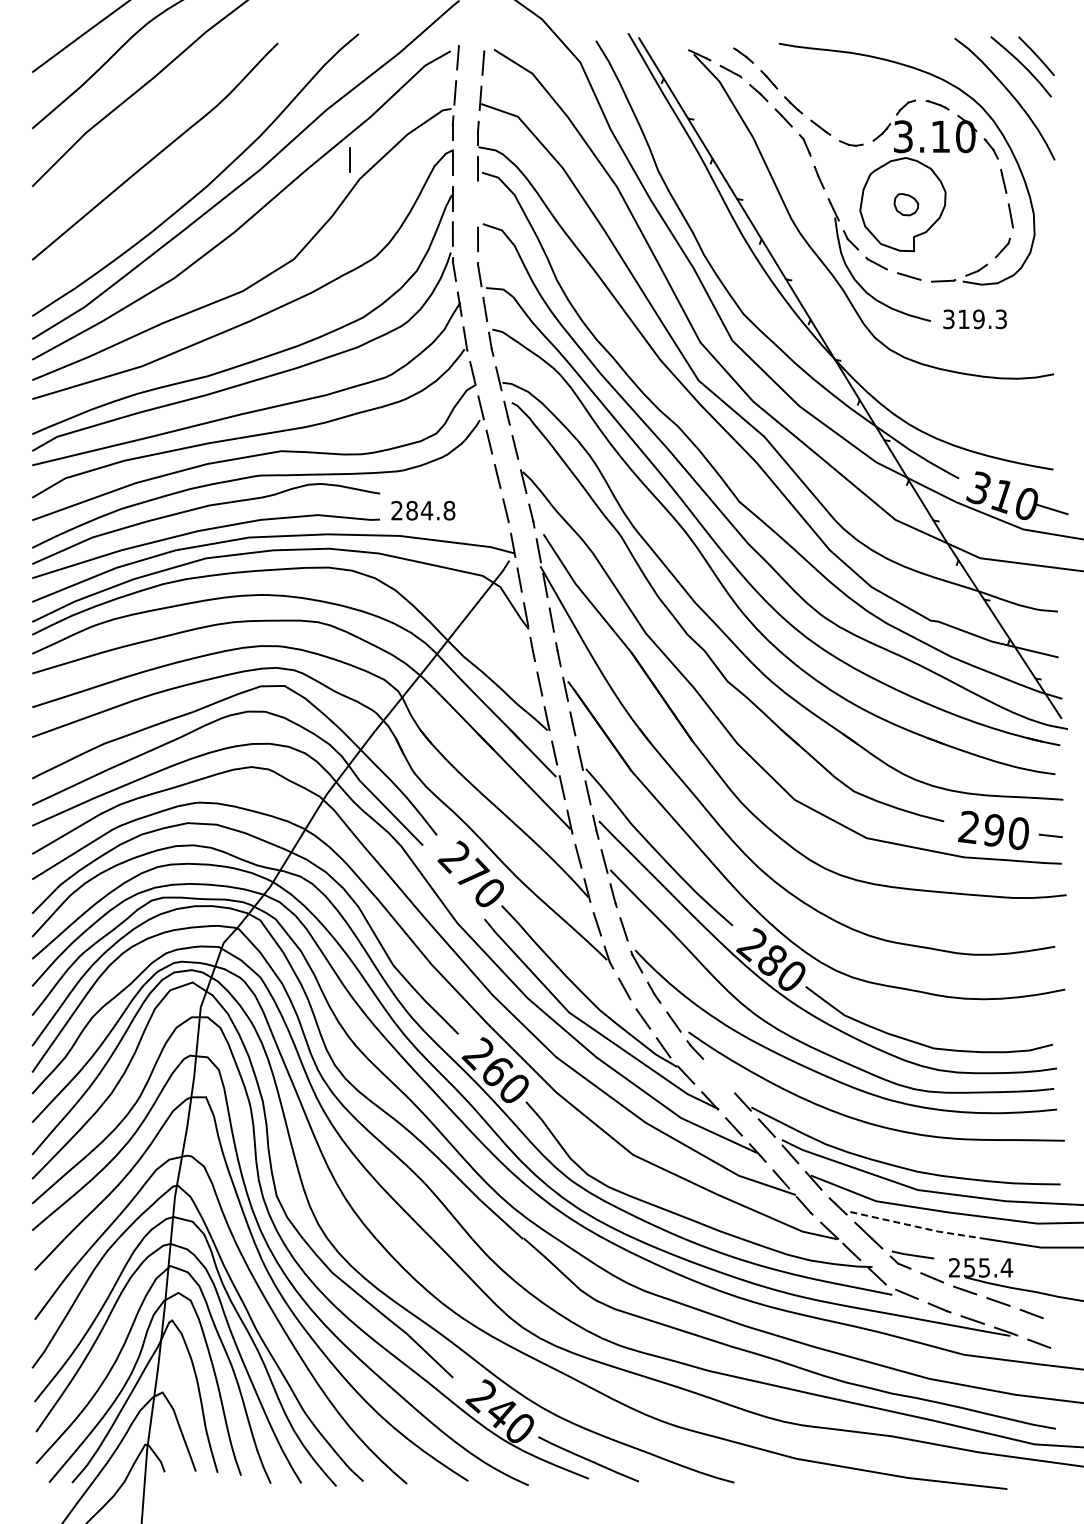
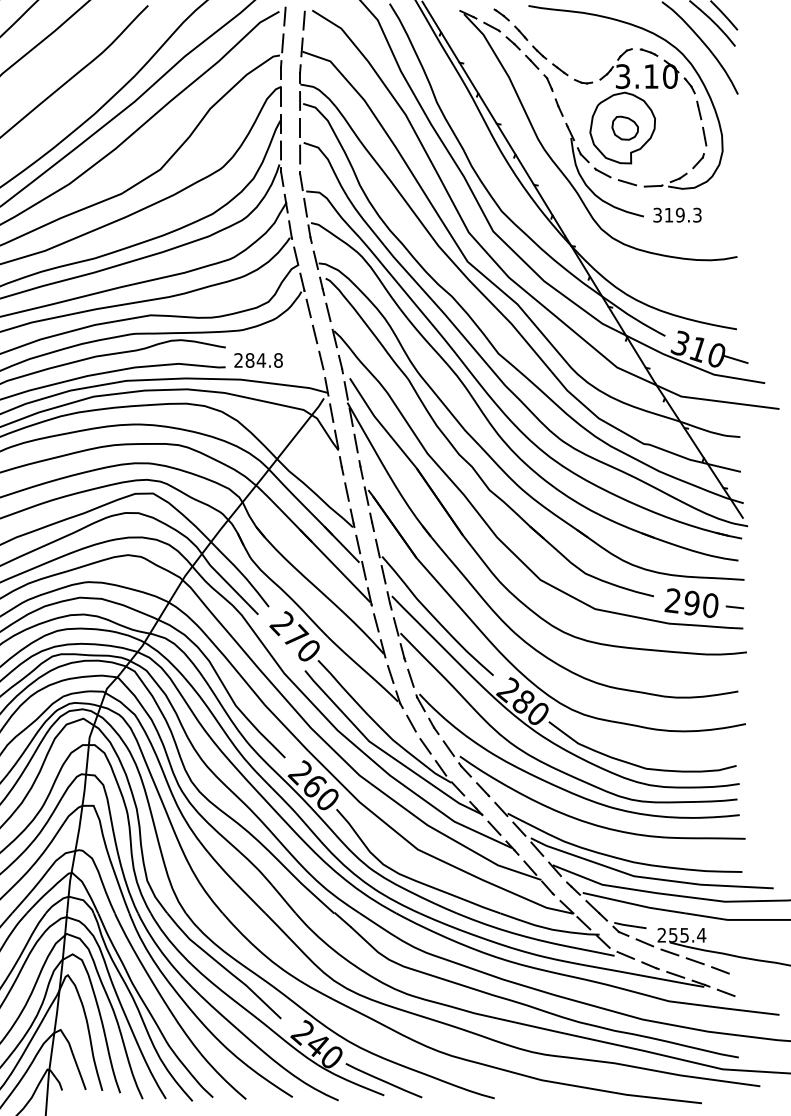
line: (349, 159) -> (299, 127), moved
part: (906, 204) -> (625, 128), size x1.43
line: (719, 1075) -> (483, 789), added
line: (918, 1227) -> (634, 904), dashed -> solid

